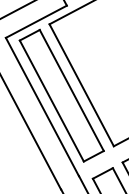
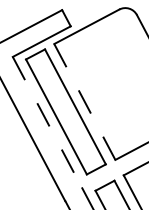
line: (81, 84) -> (84, 101), solid -> dashed
line: (42, 107) -> (47, 123), solid -> dashed

